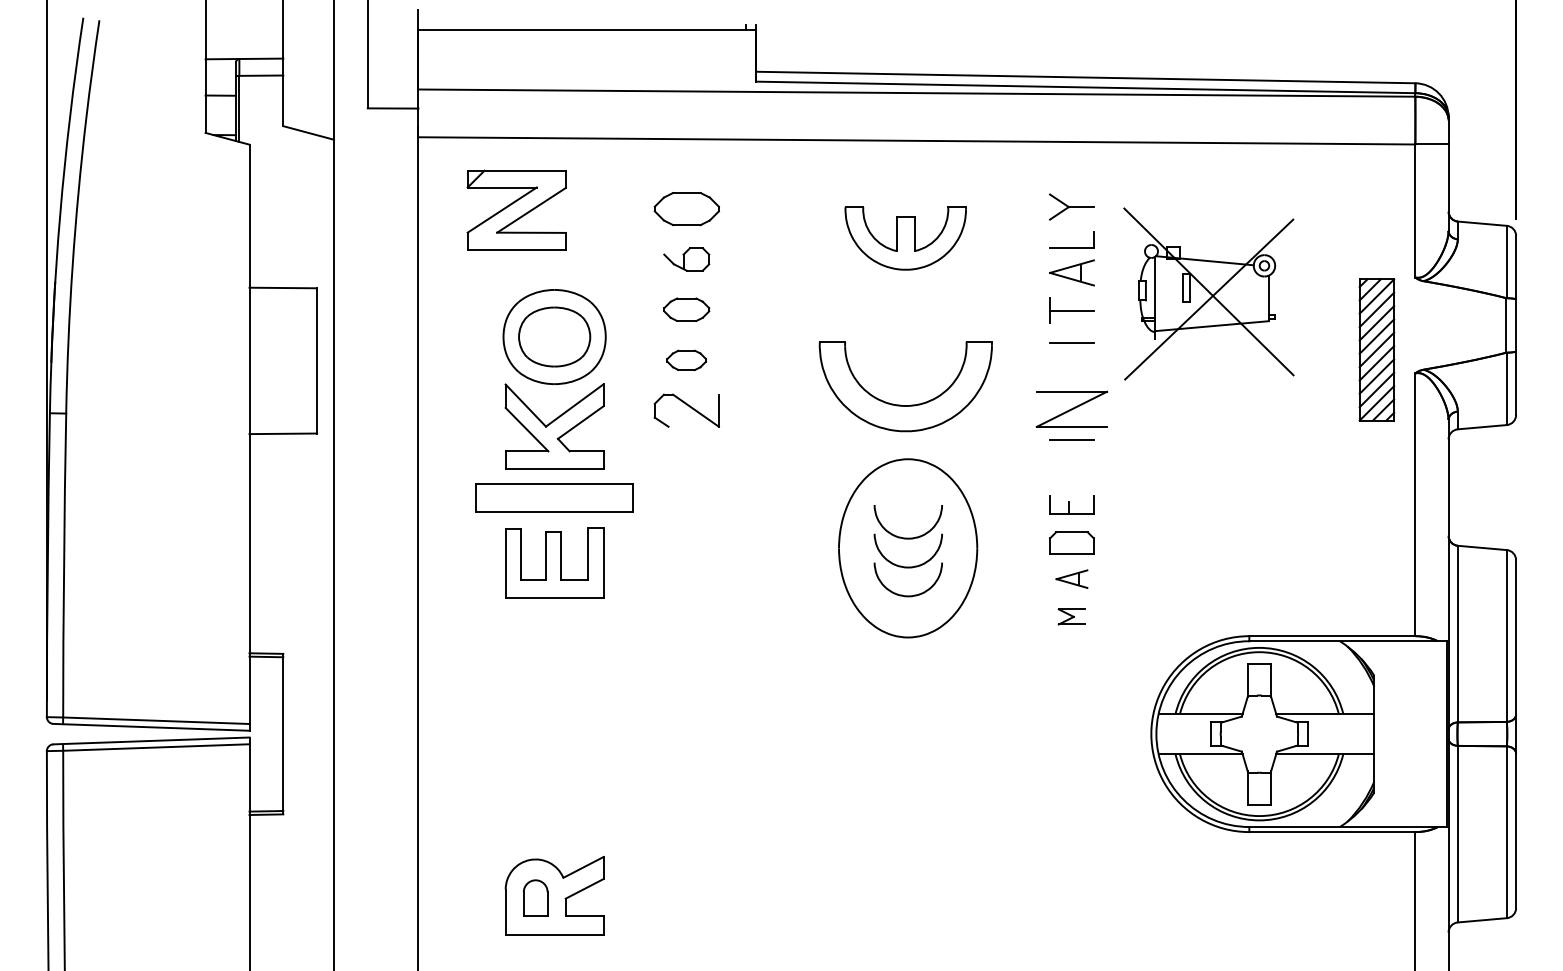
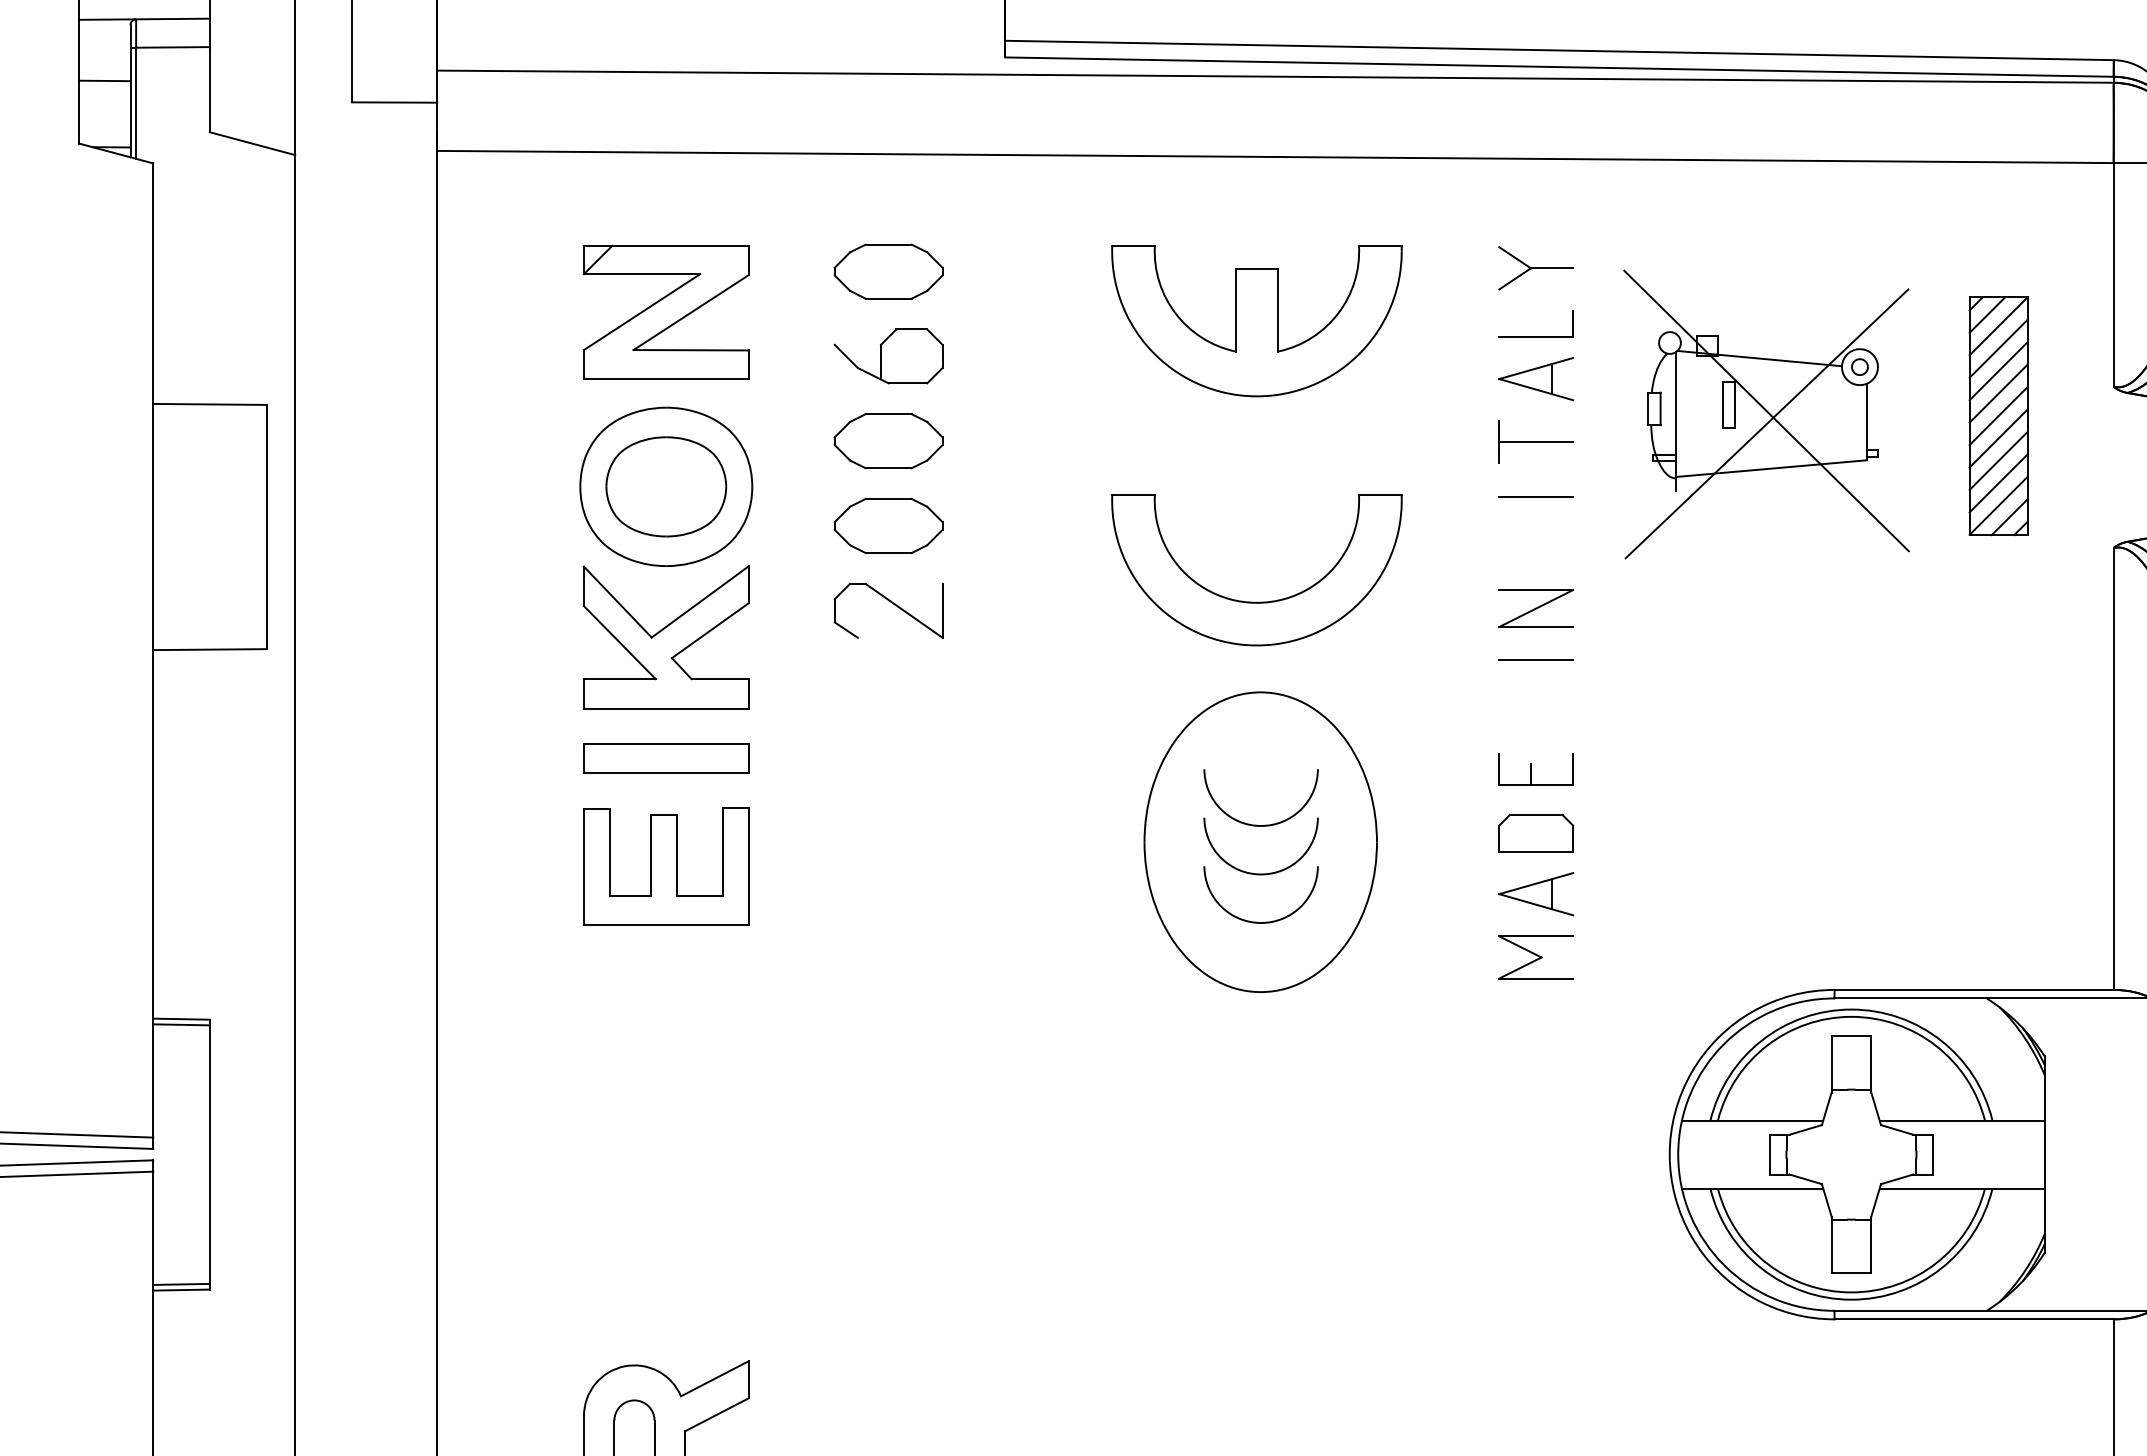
part: (516, 209) -> (666, 311), moved
part: (905, 238) -> (1256, 321), size x1.43
part: (686, 259) -> (888, 356), size x1.43
part: (686, 309) -> (888, 440), size x1.43
part: (1376, 349) -> (1997, 415), moved
part: (686, 360) -> (888, 526), size x1.67
part: (1071, 409) -> (1535, 608), size x0.62
part: (554, 498) -> (666, 758), size x0.62
part: (1071, 578) -> (1535, 892), size x1.43
part: (1071, 616) -> (1535, 956), size x1.67

